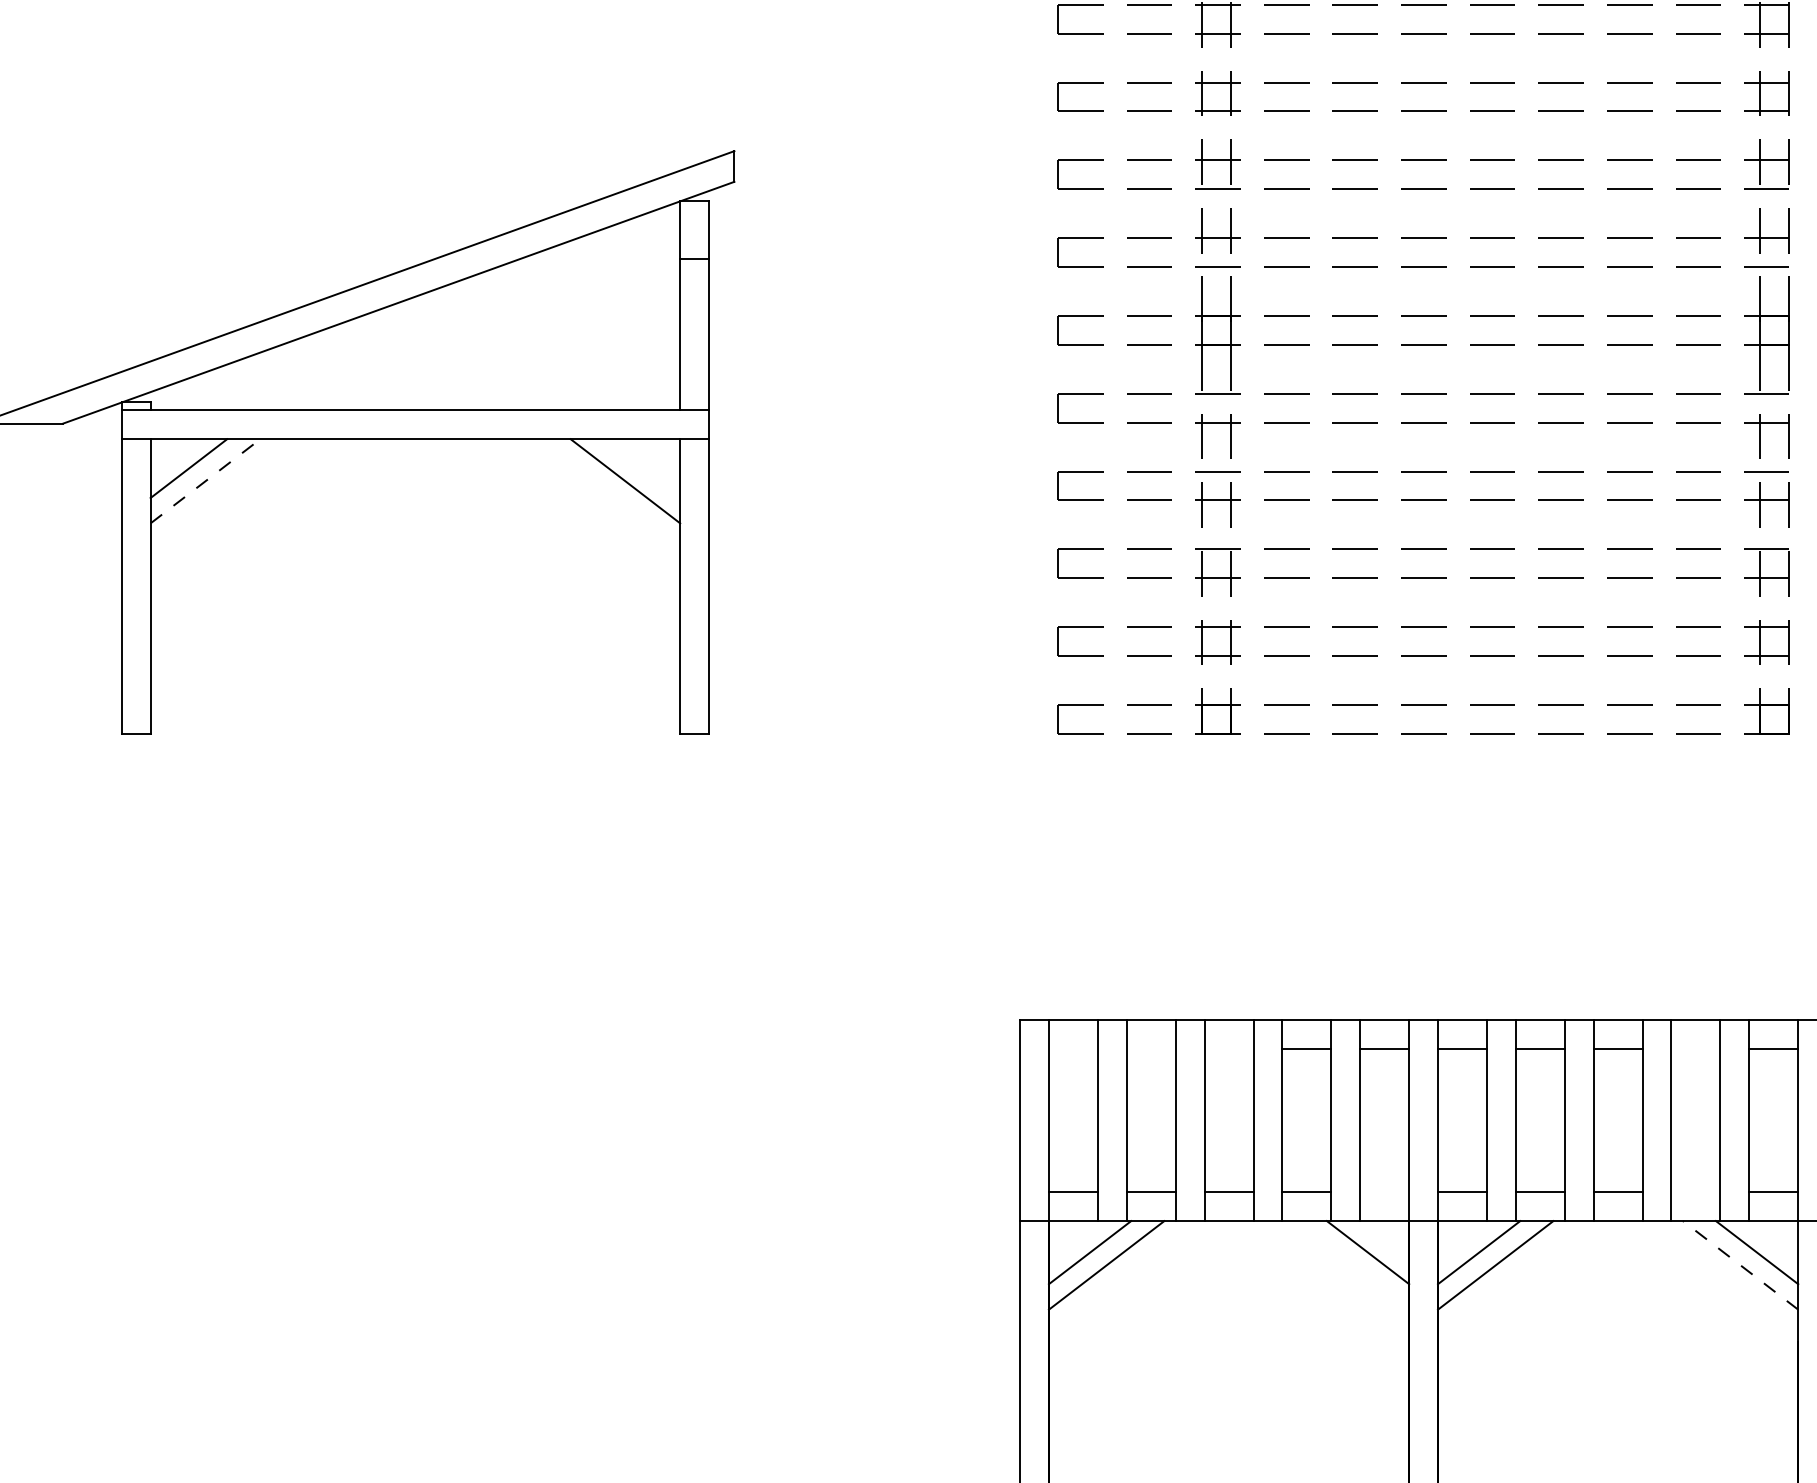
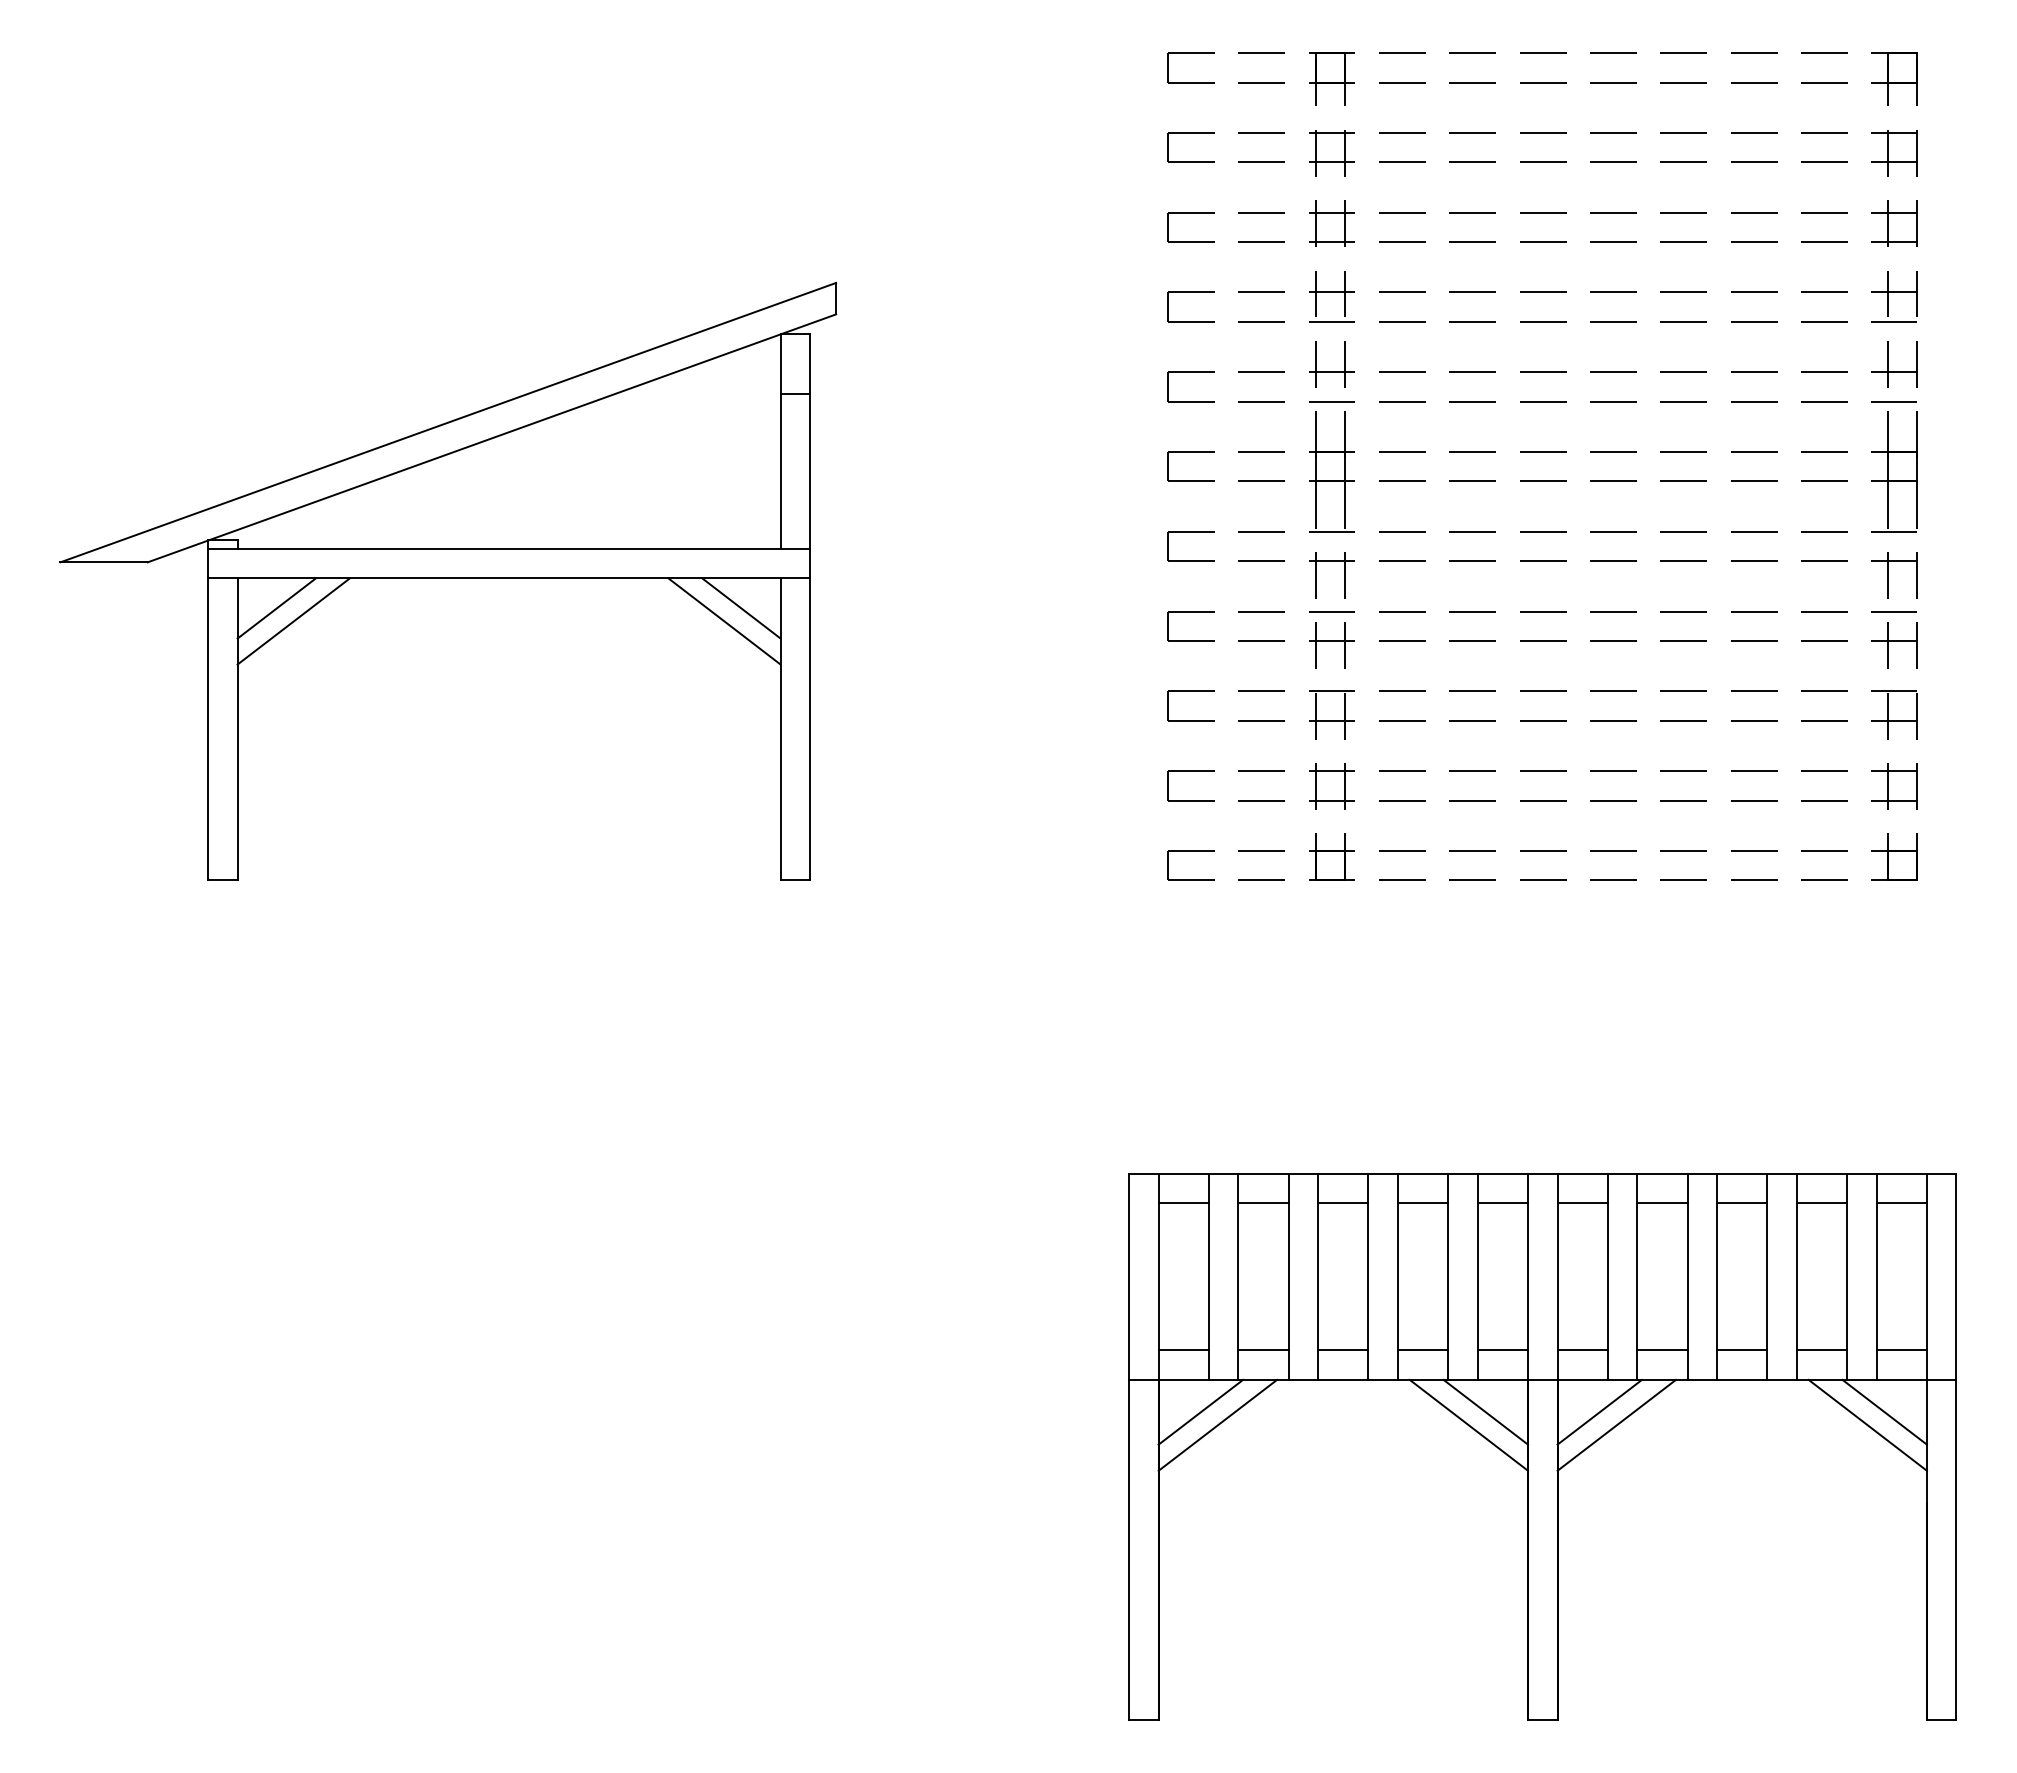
line: (642, 468) -> (741, 608), added
line: (205, 481) -> (293, 621), dashed -> solid
line: (1073, 1049) -> (1183, 1203), added
line: (1151, 1049) -> (1263, 1203), added
line: (1229, 1049) -> (1343, 1203), added
line: (1695, 1049) -> (1821, 1203), added
line: (1384, 1192) -> (1502, 1350), added
line: (1695, 1192) -> (1821, 1350), added
line: (1351, 1264) -> (1468, 1424), added
line: (1740, 1265) -> (1867, 1425), dashed -> solid

